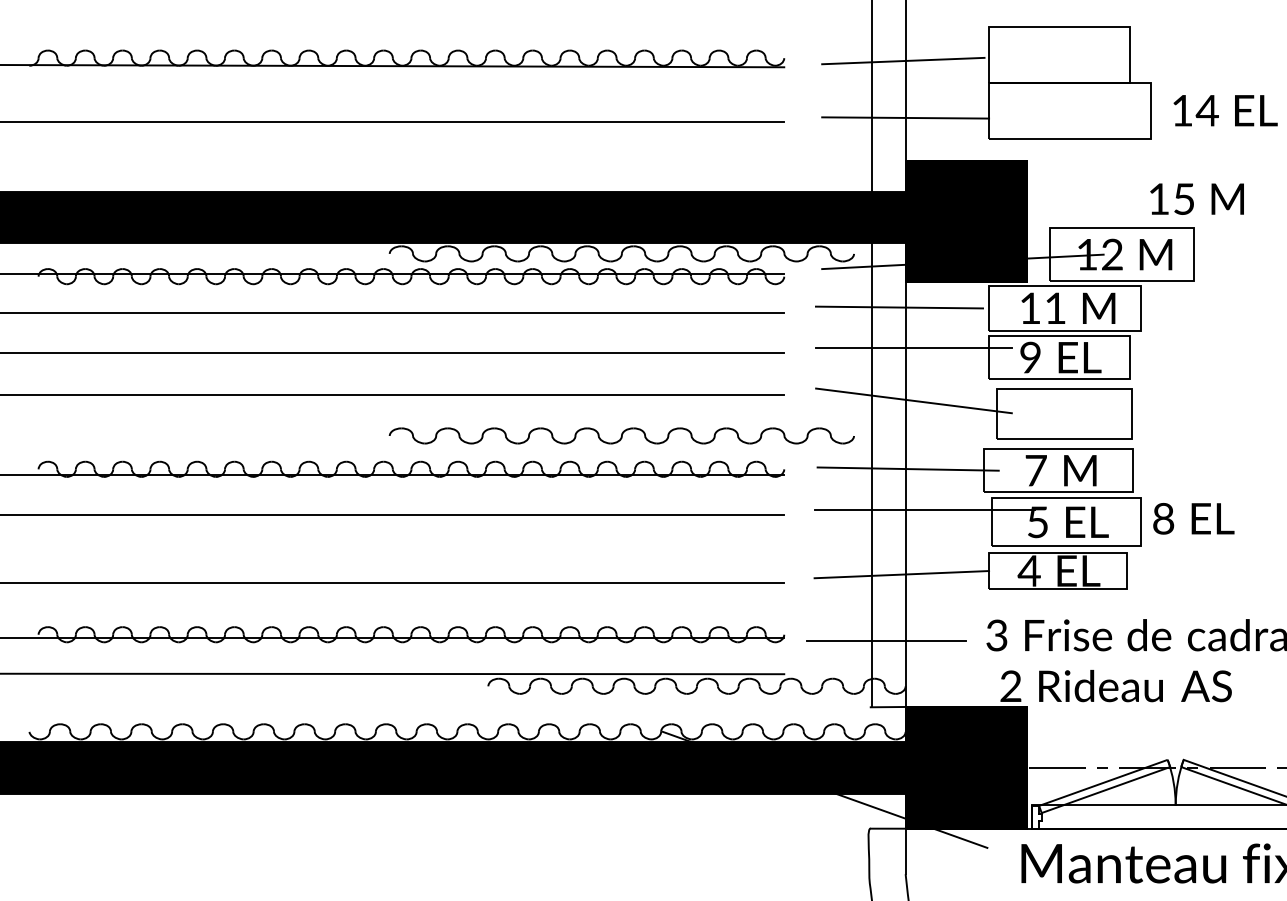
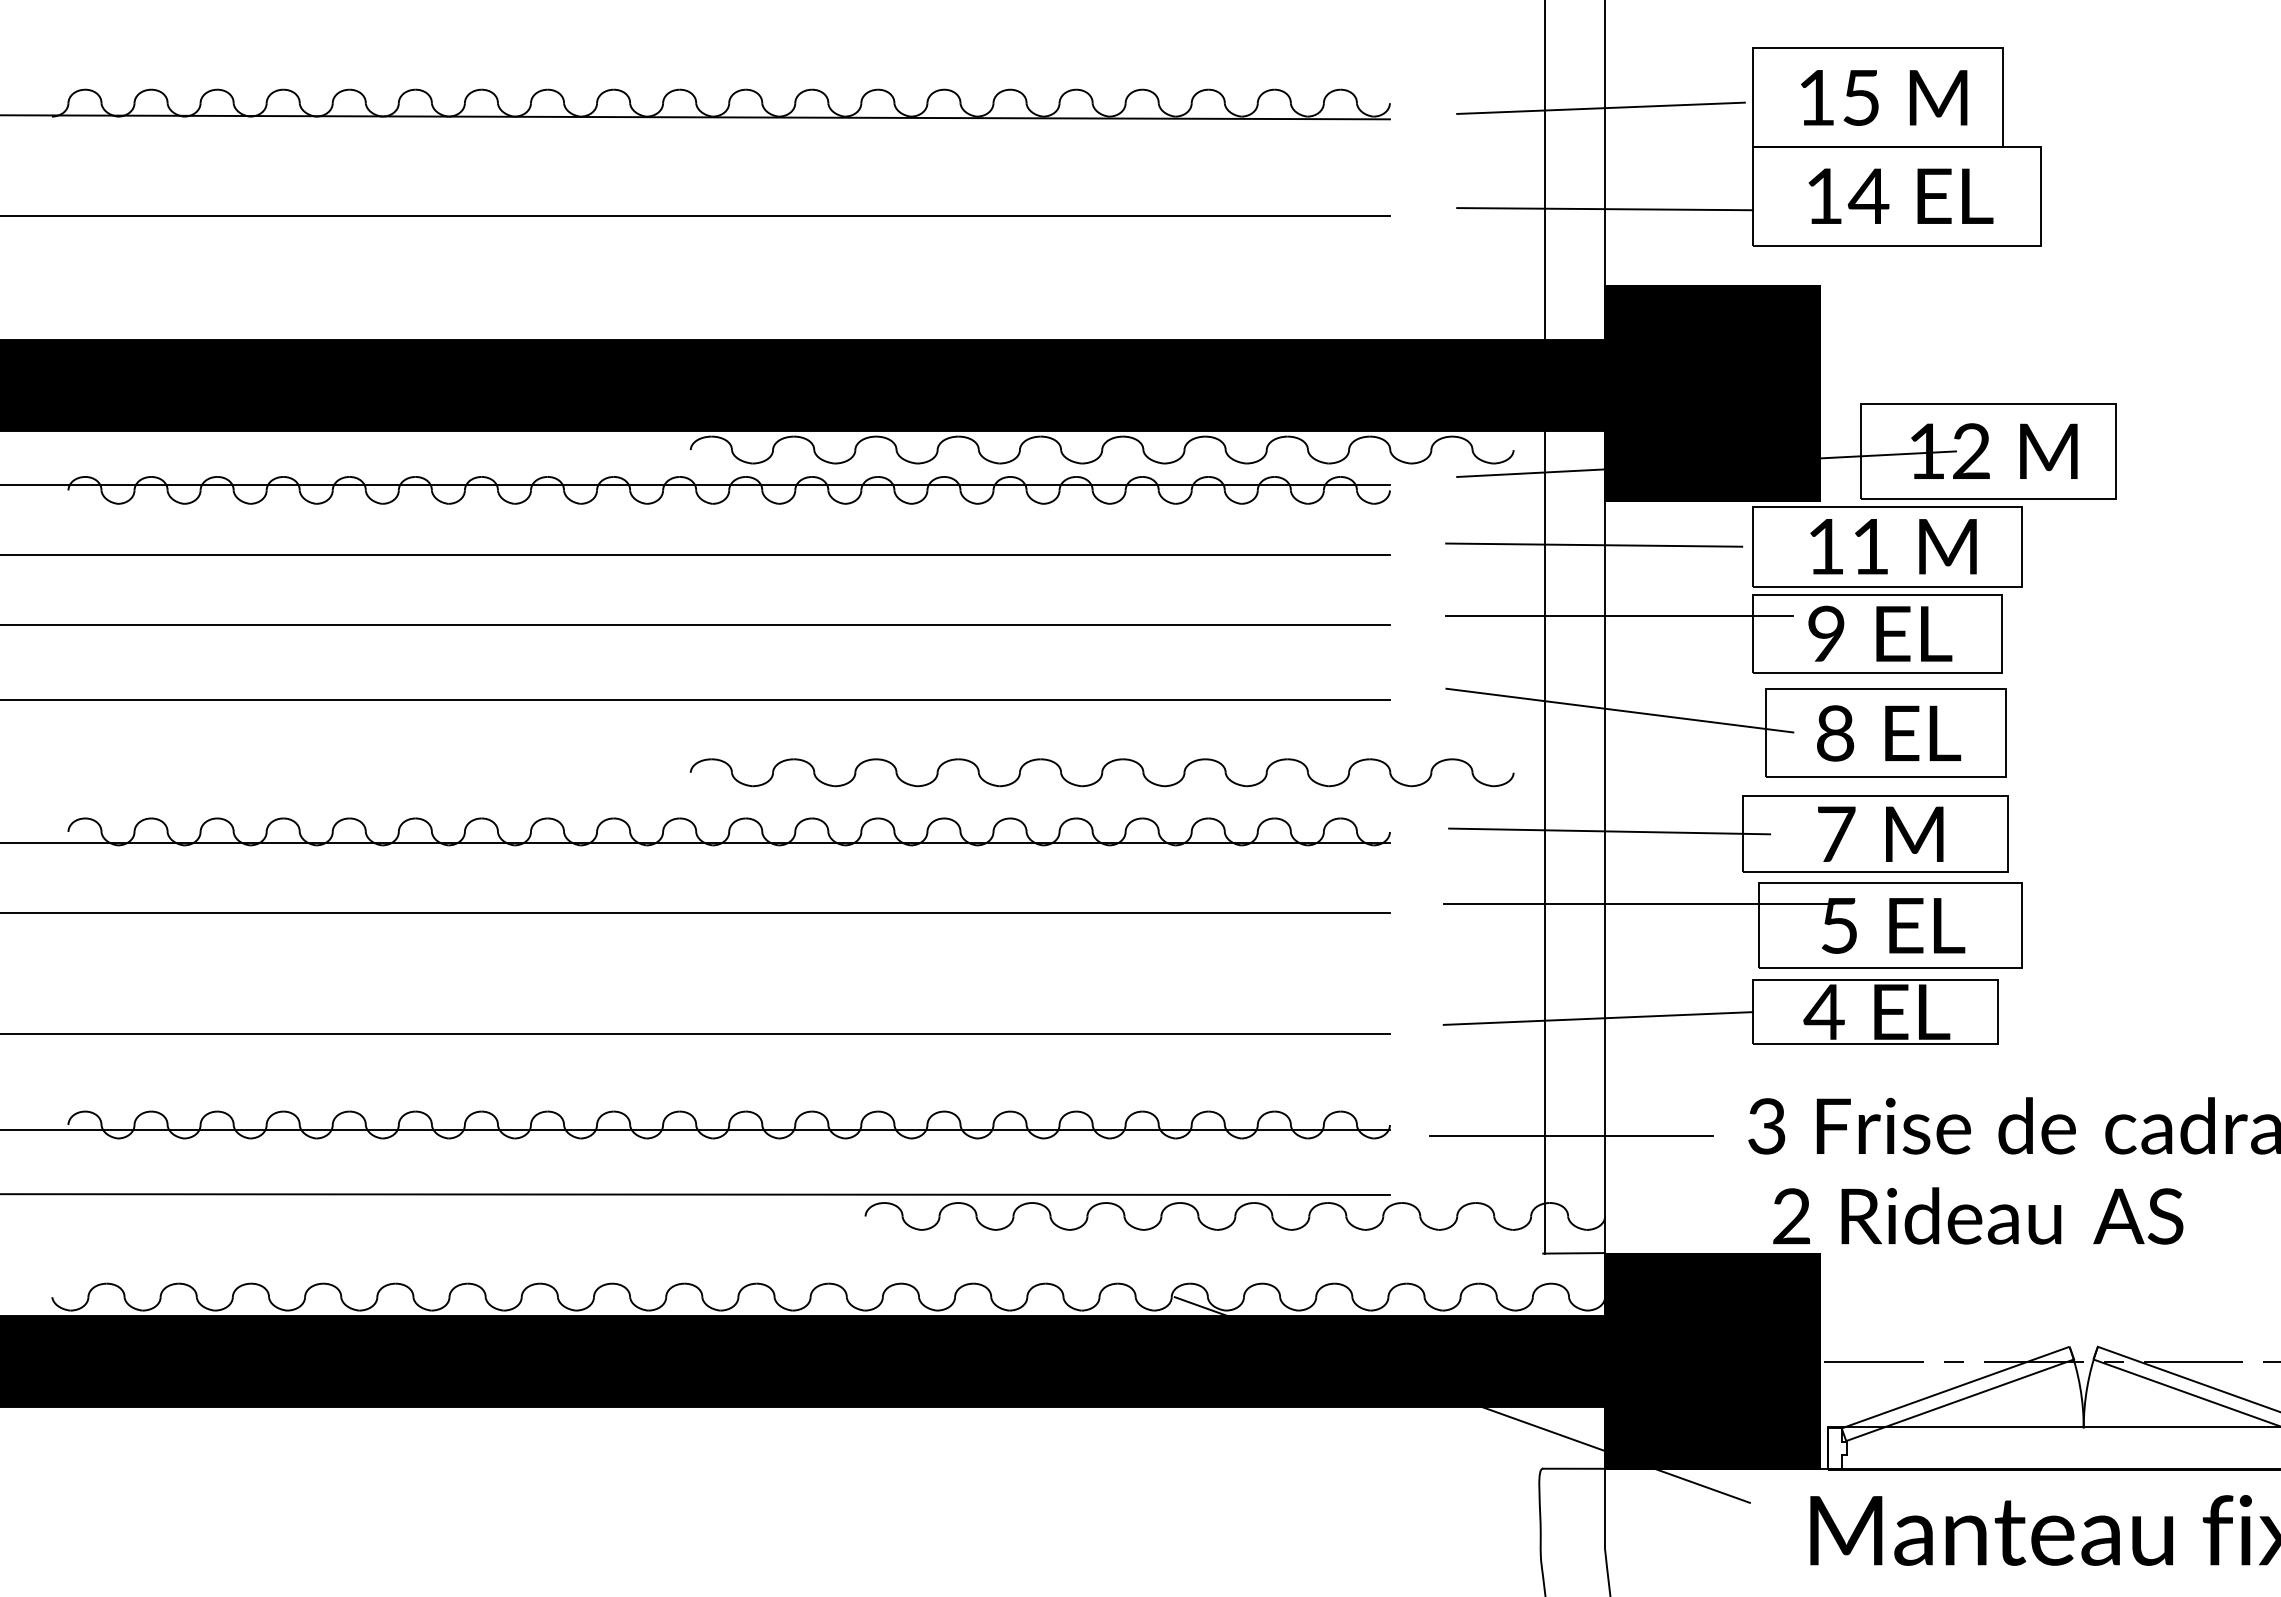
text: (1225, 110) -> (1900, 195), moved
text: (1196, 198) -> (1883, 96), moved
text: (1193, 518) -> (1888, 732), moved

